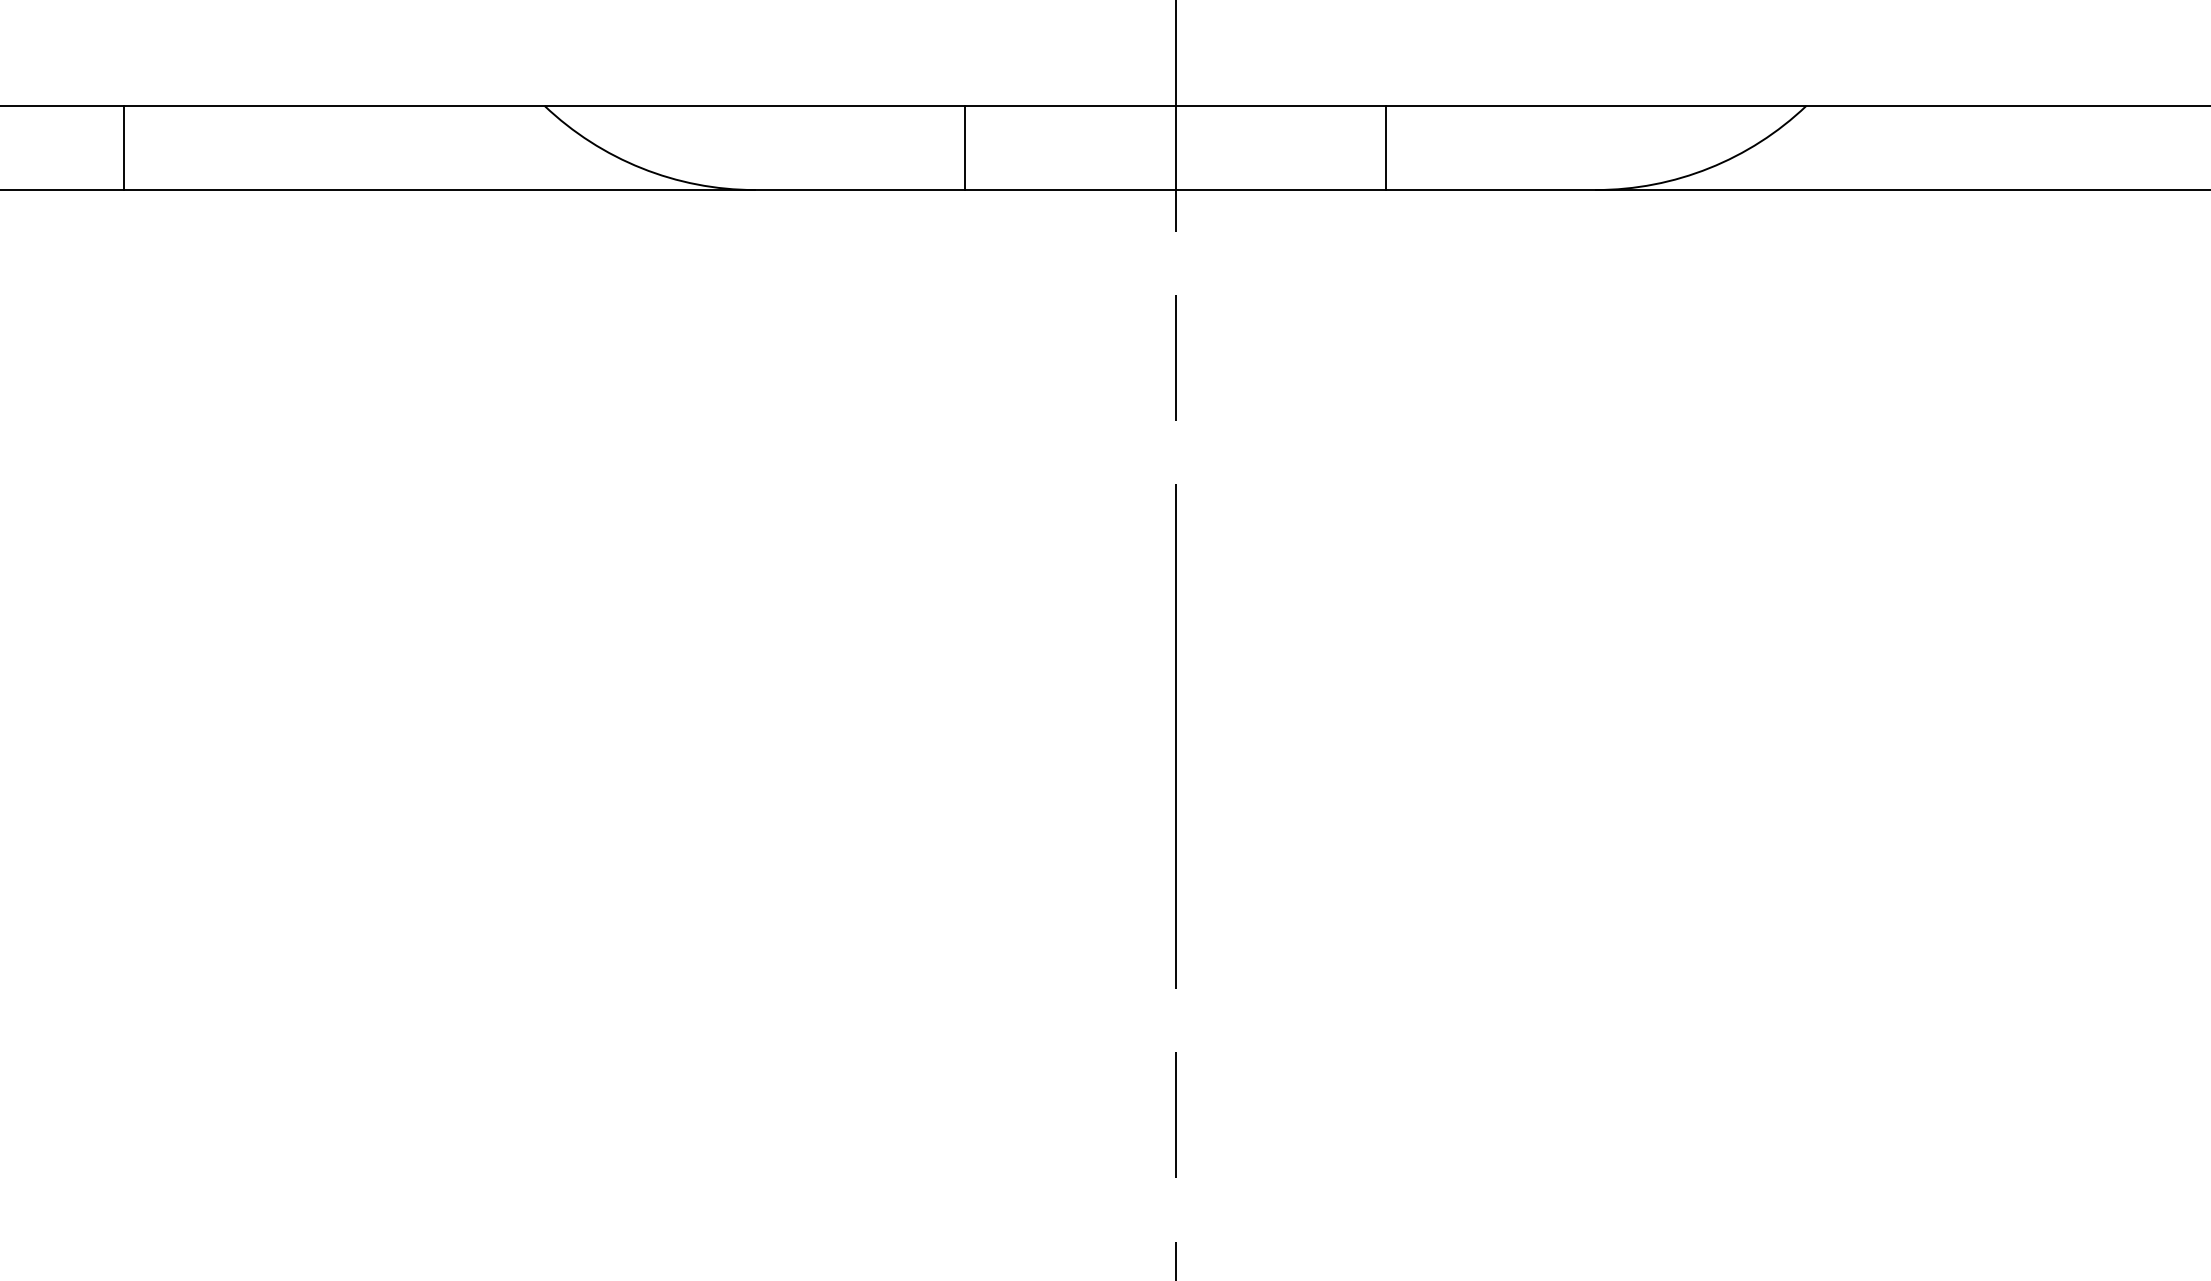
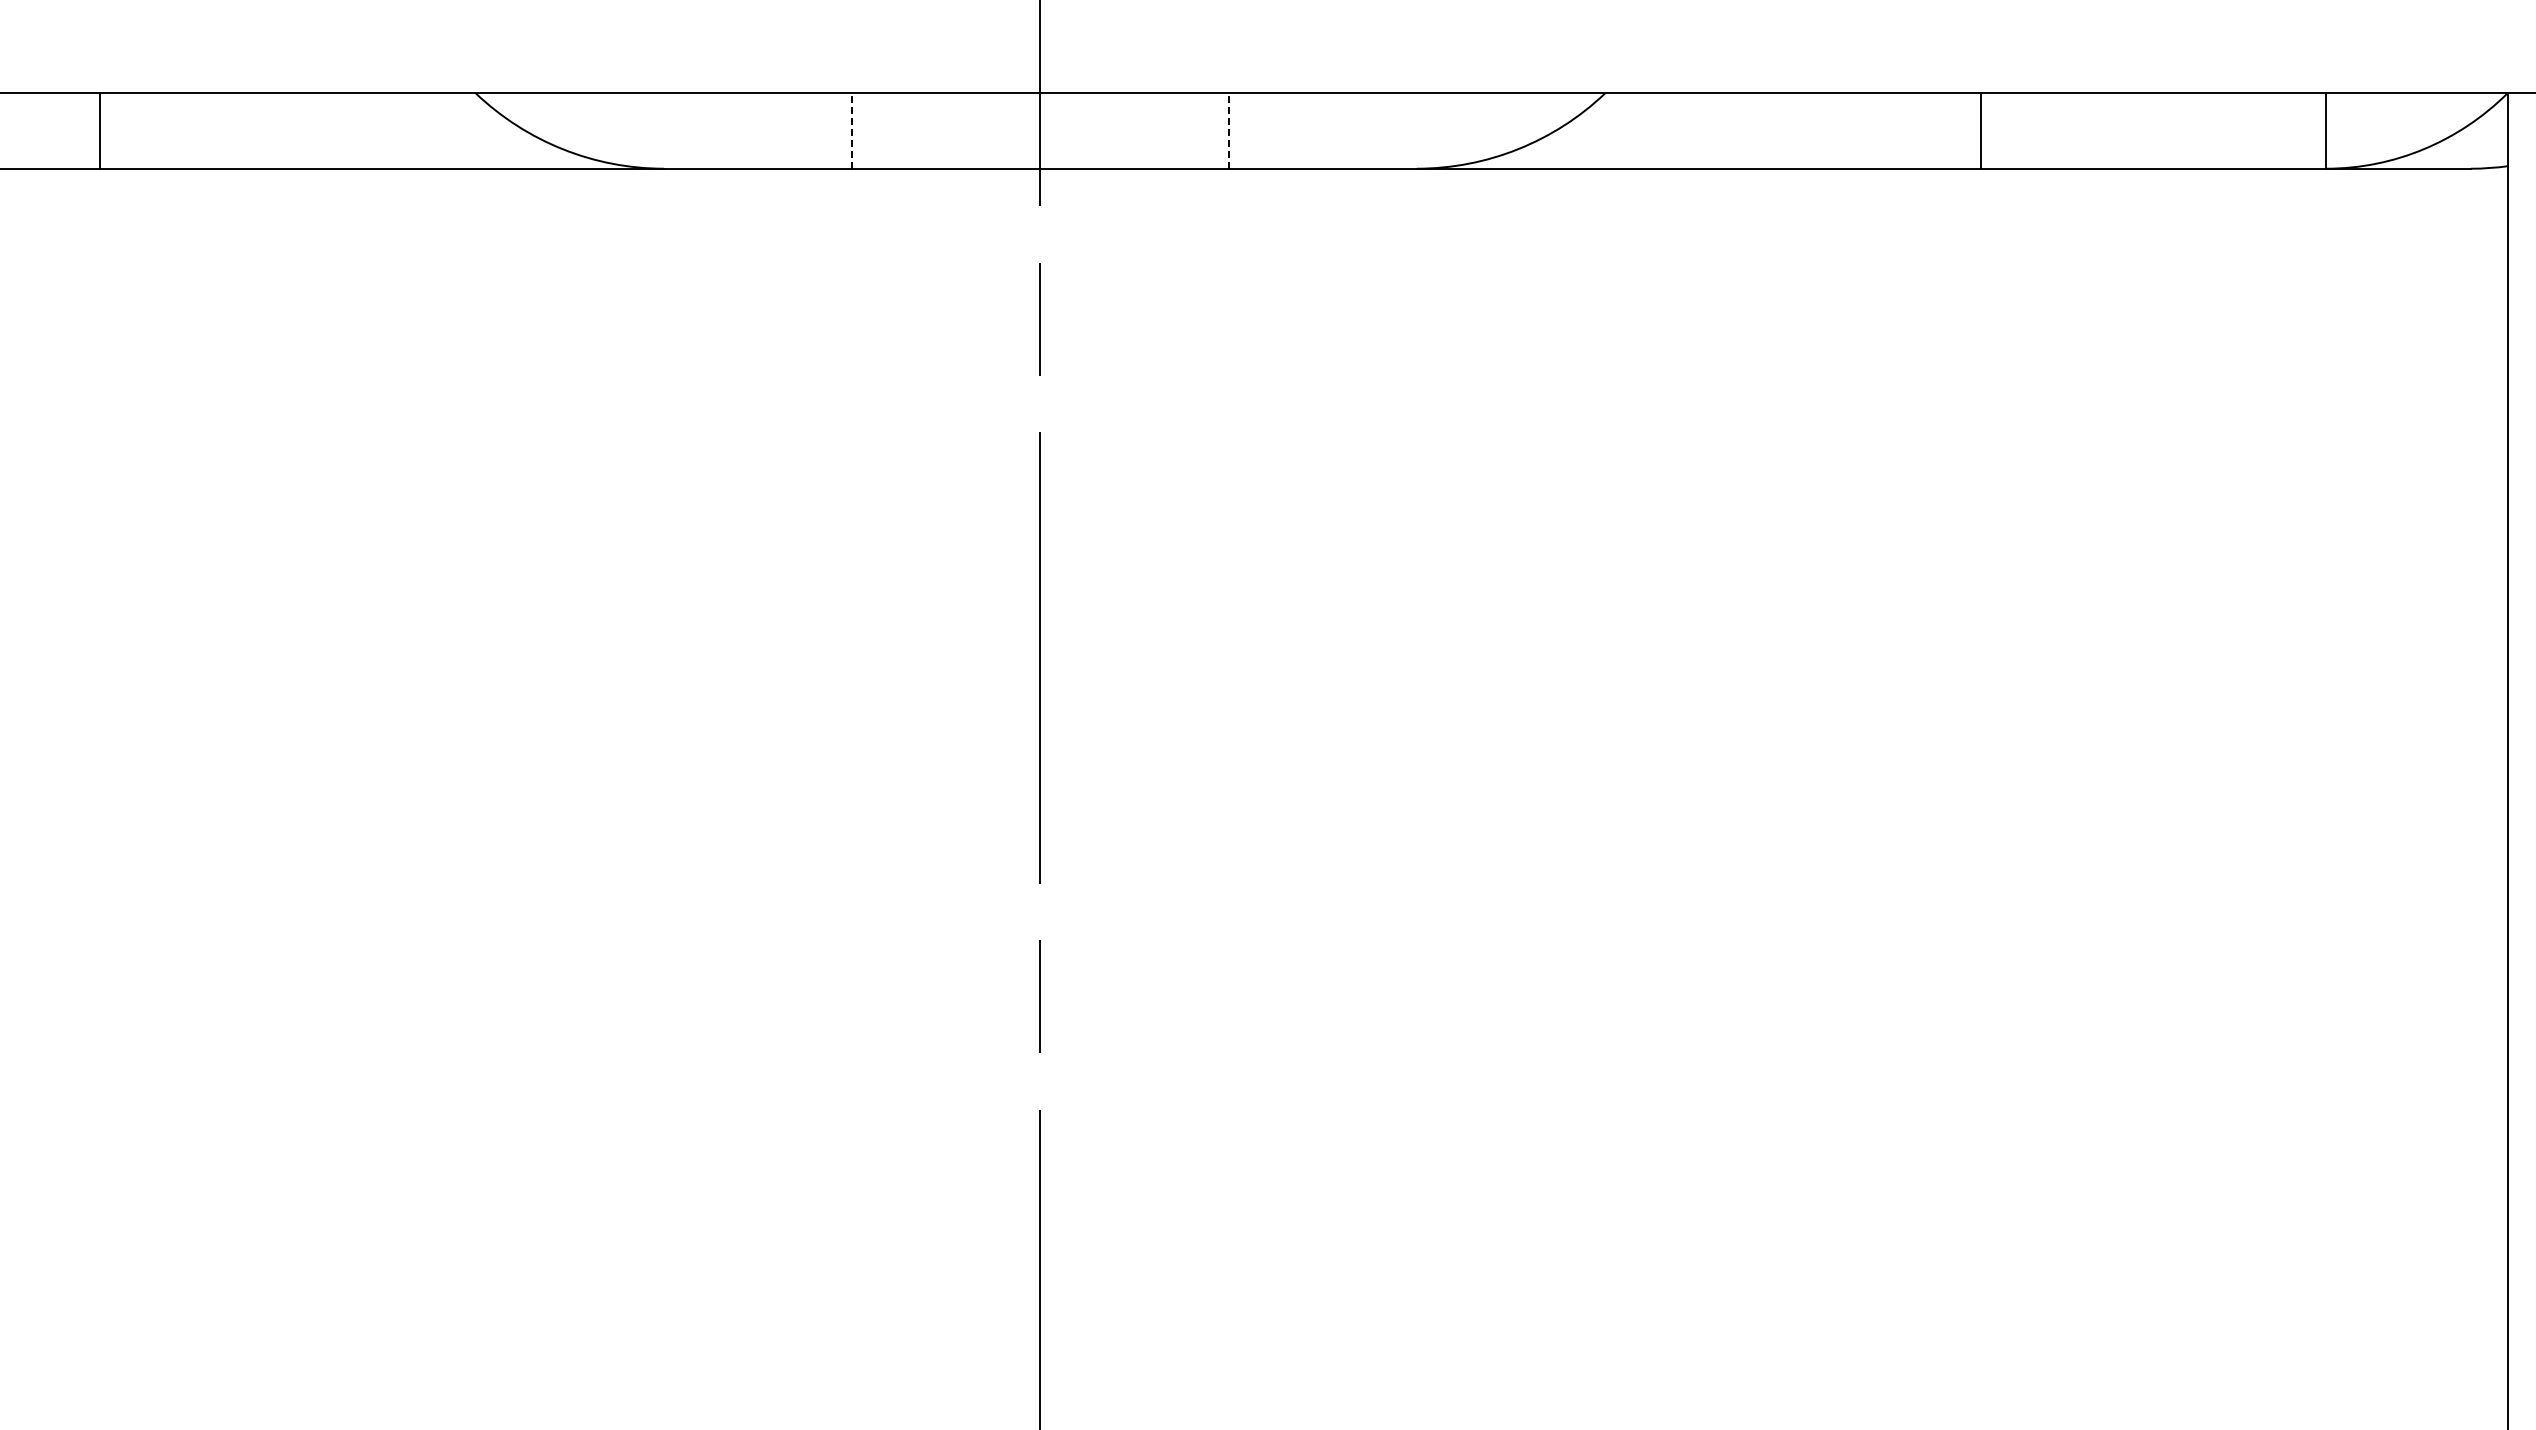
line: (965, 148) -> (852, 131), solid -> dashed
line: (1385, 148) -> (1228, 131), solid -> dashed

